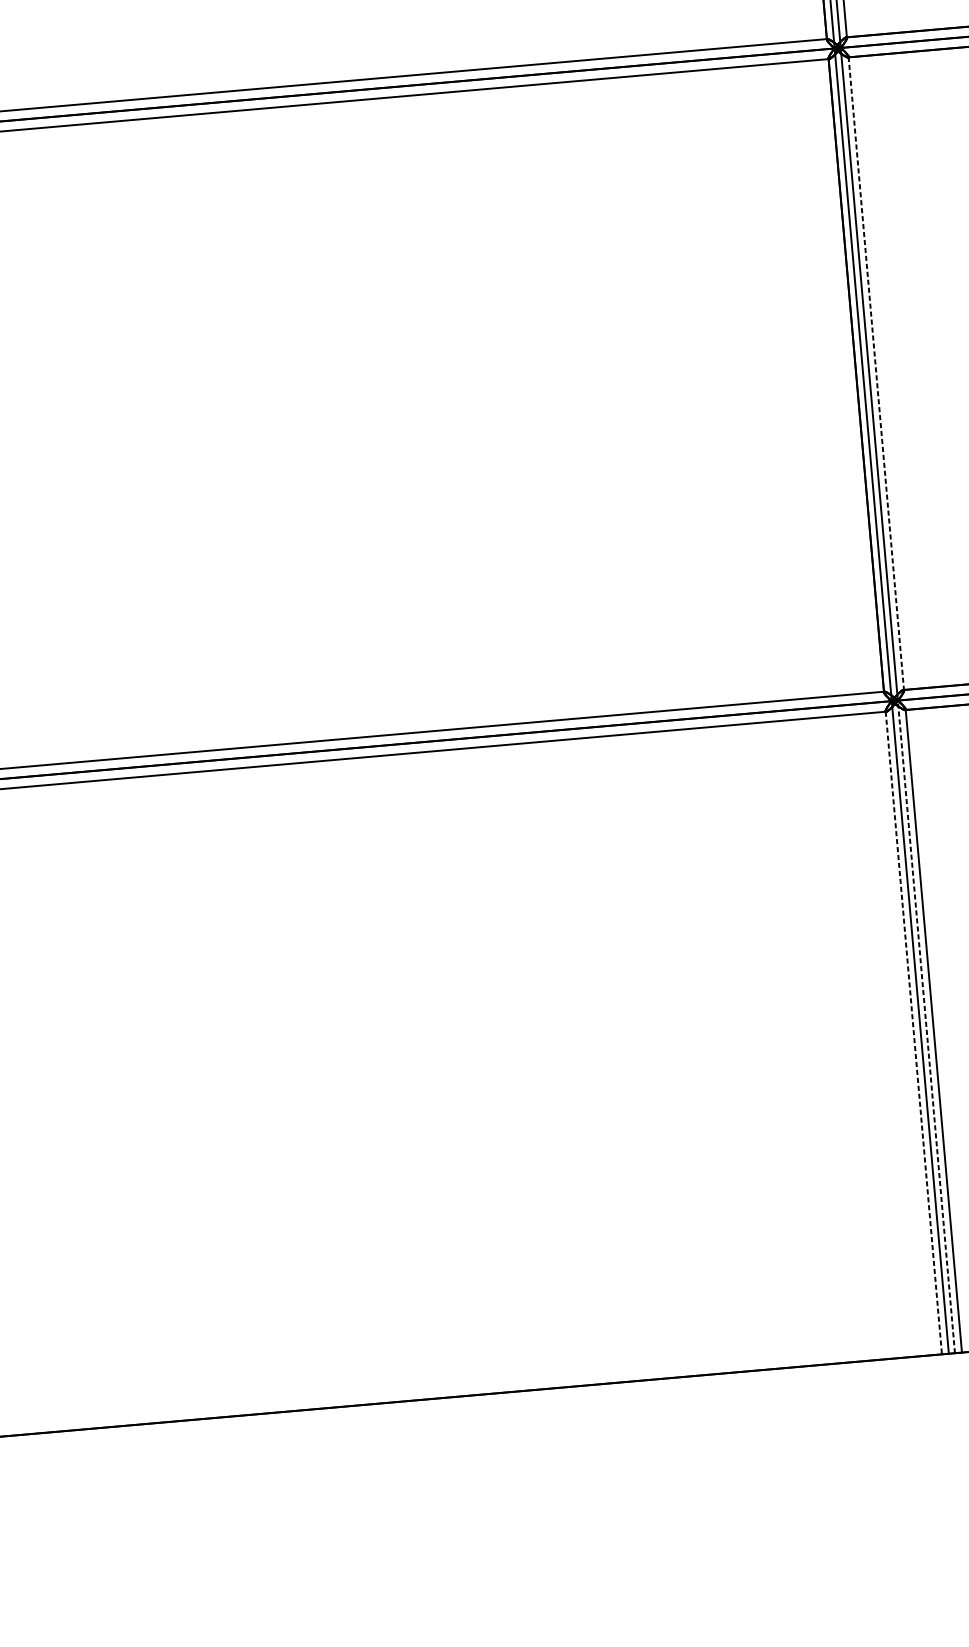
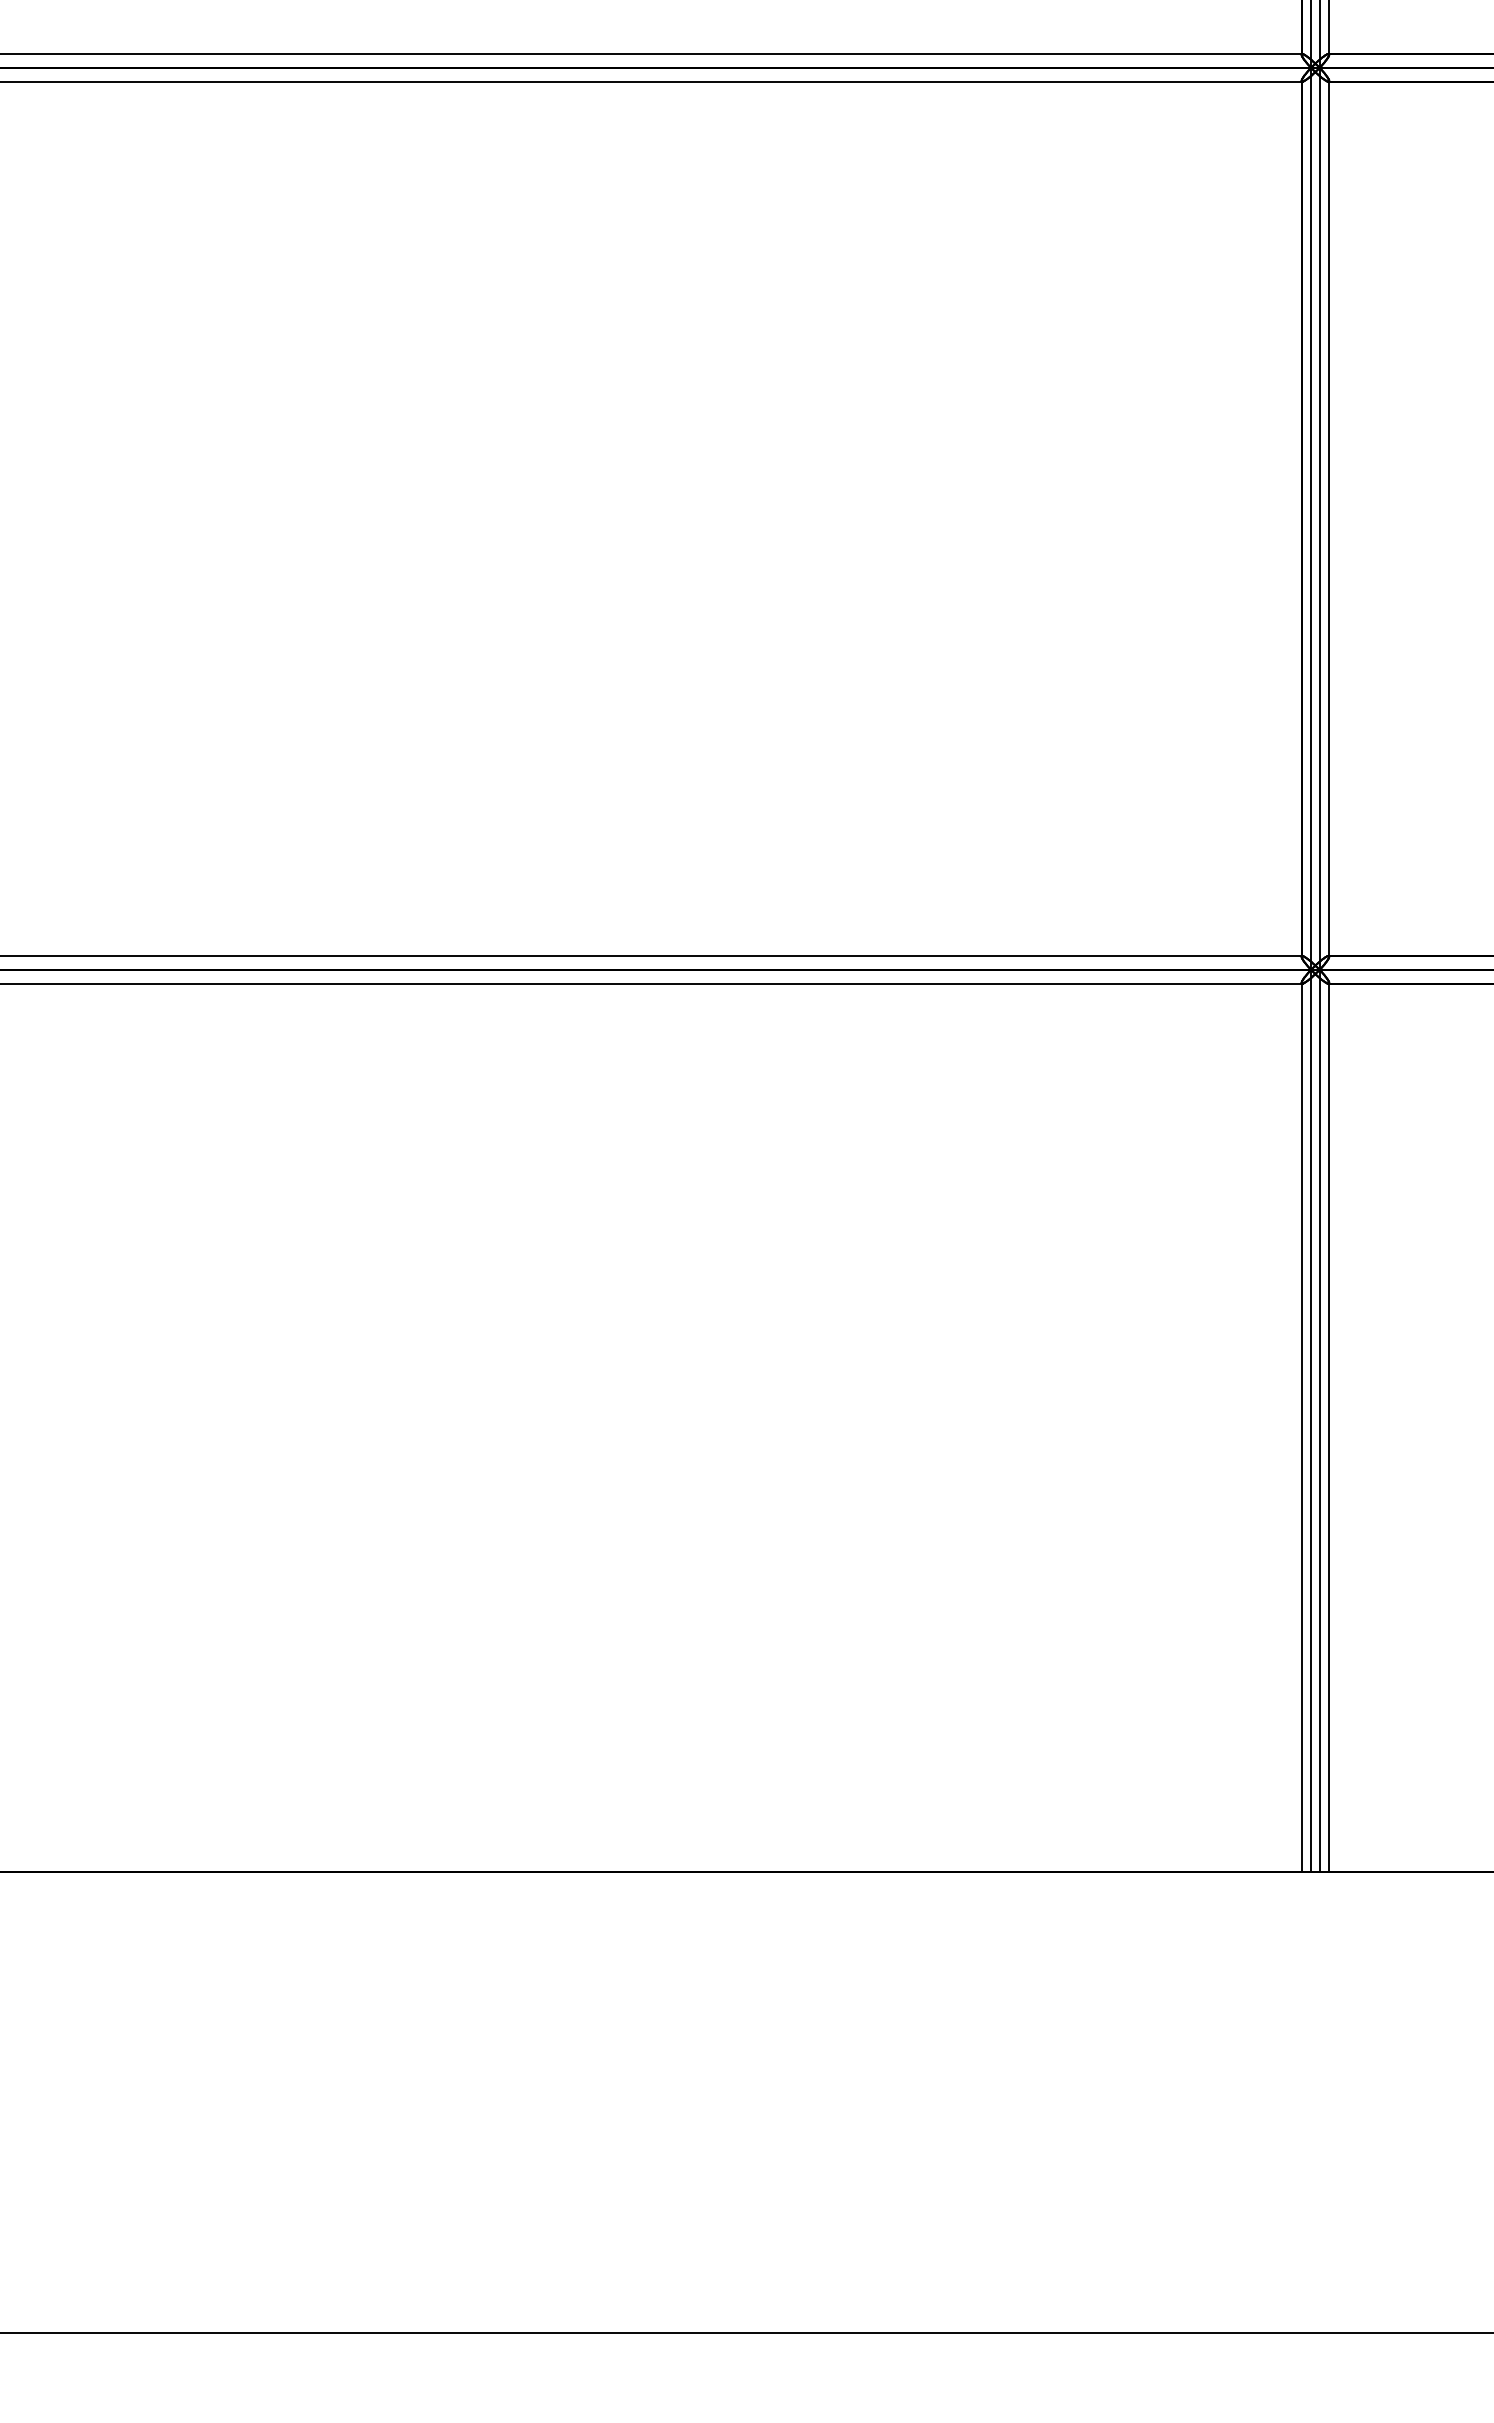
line: (876, 373) -> (1329, 518), dashed -> solid
line: (926, 1026) -> (1319, 1420), dashed -> solid
line: (913, 1033) -> (1301, 1428), dashed -> solid

